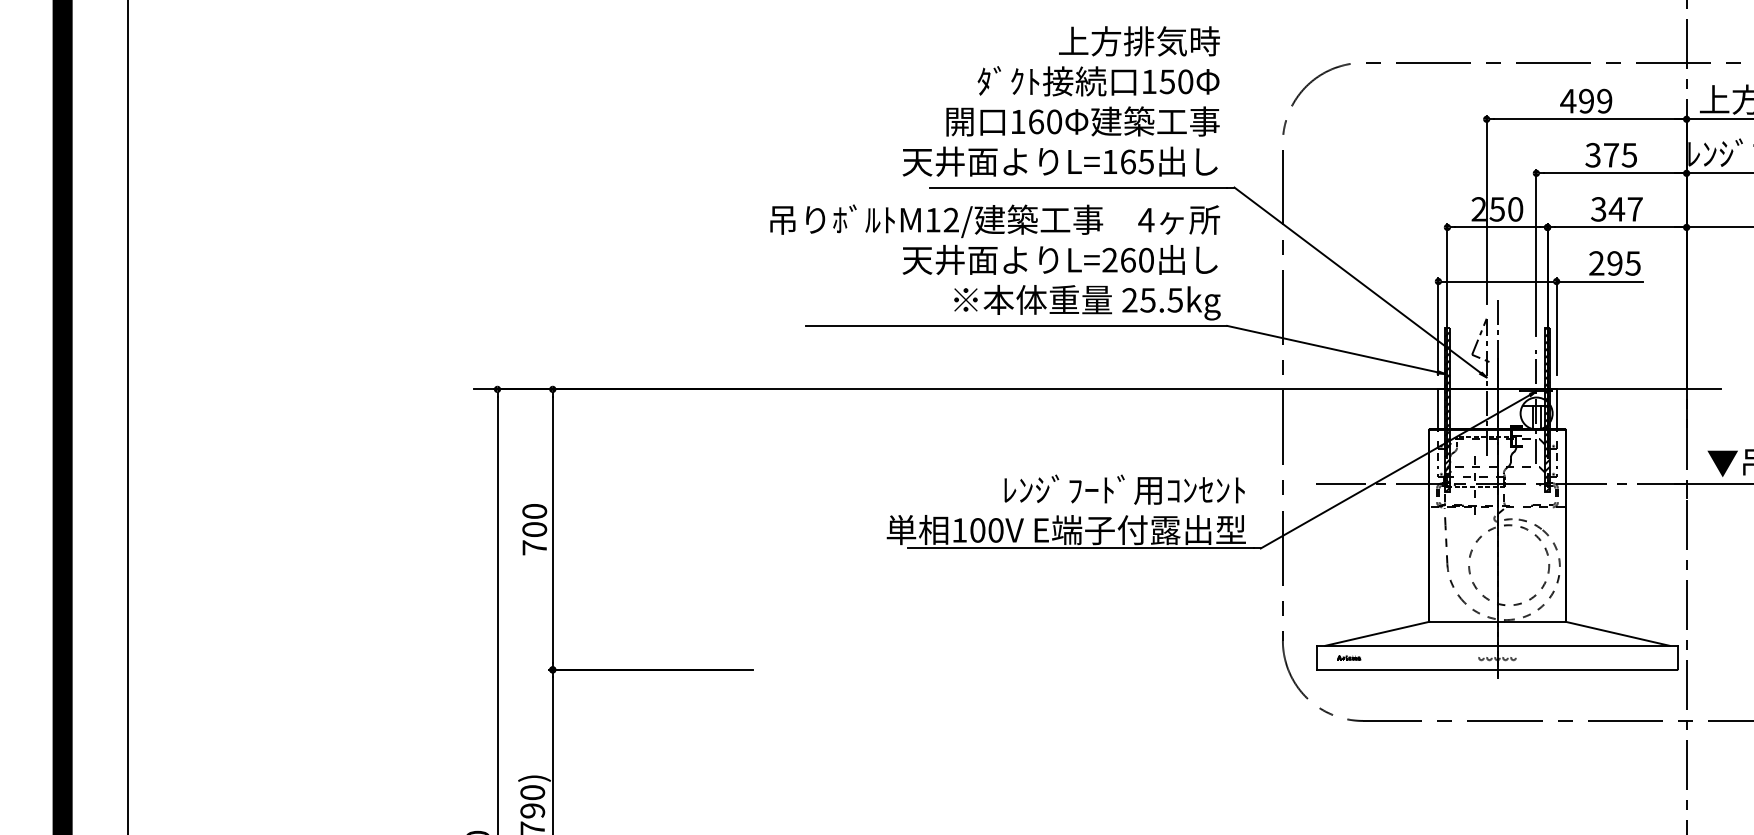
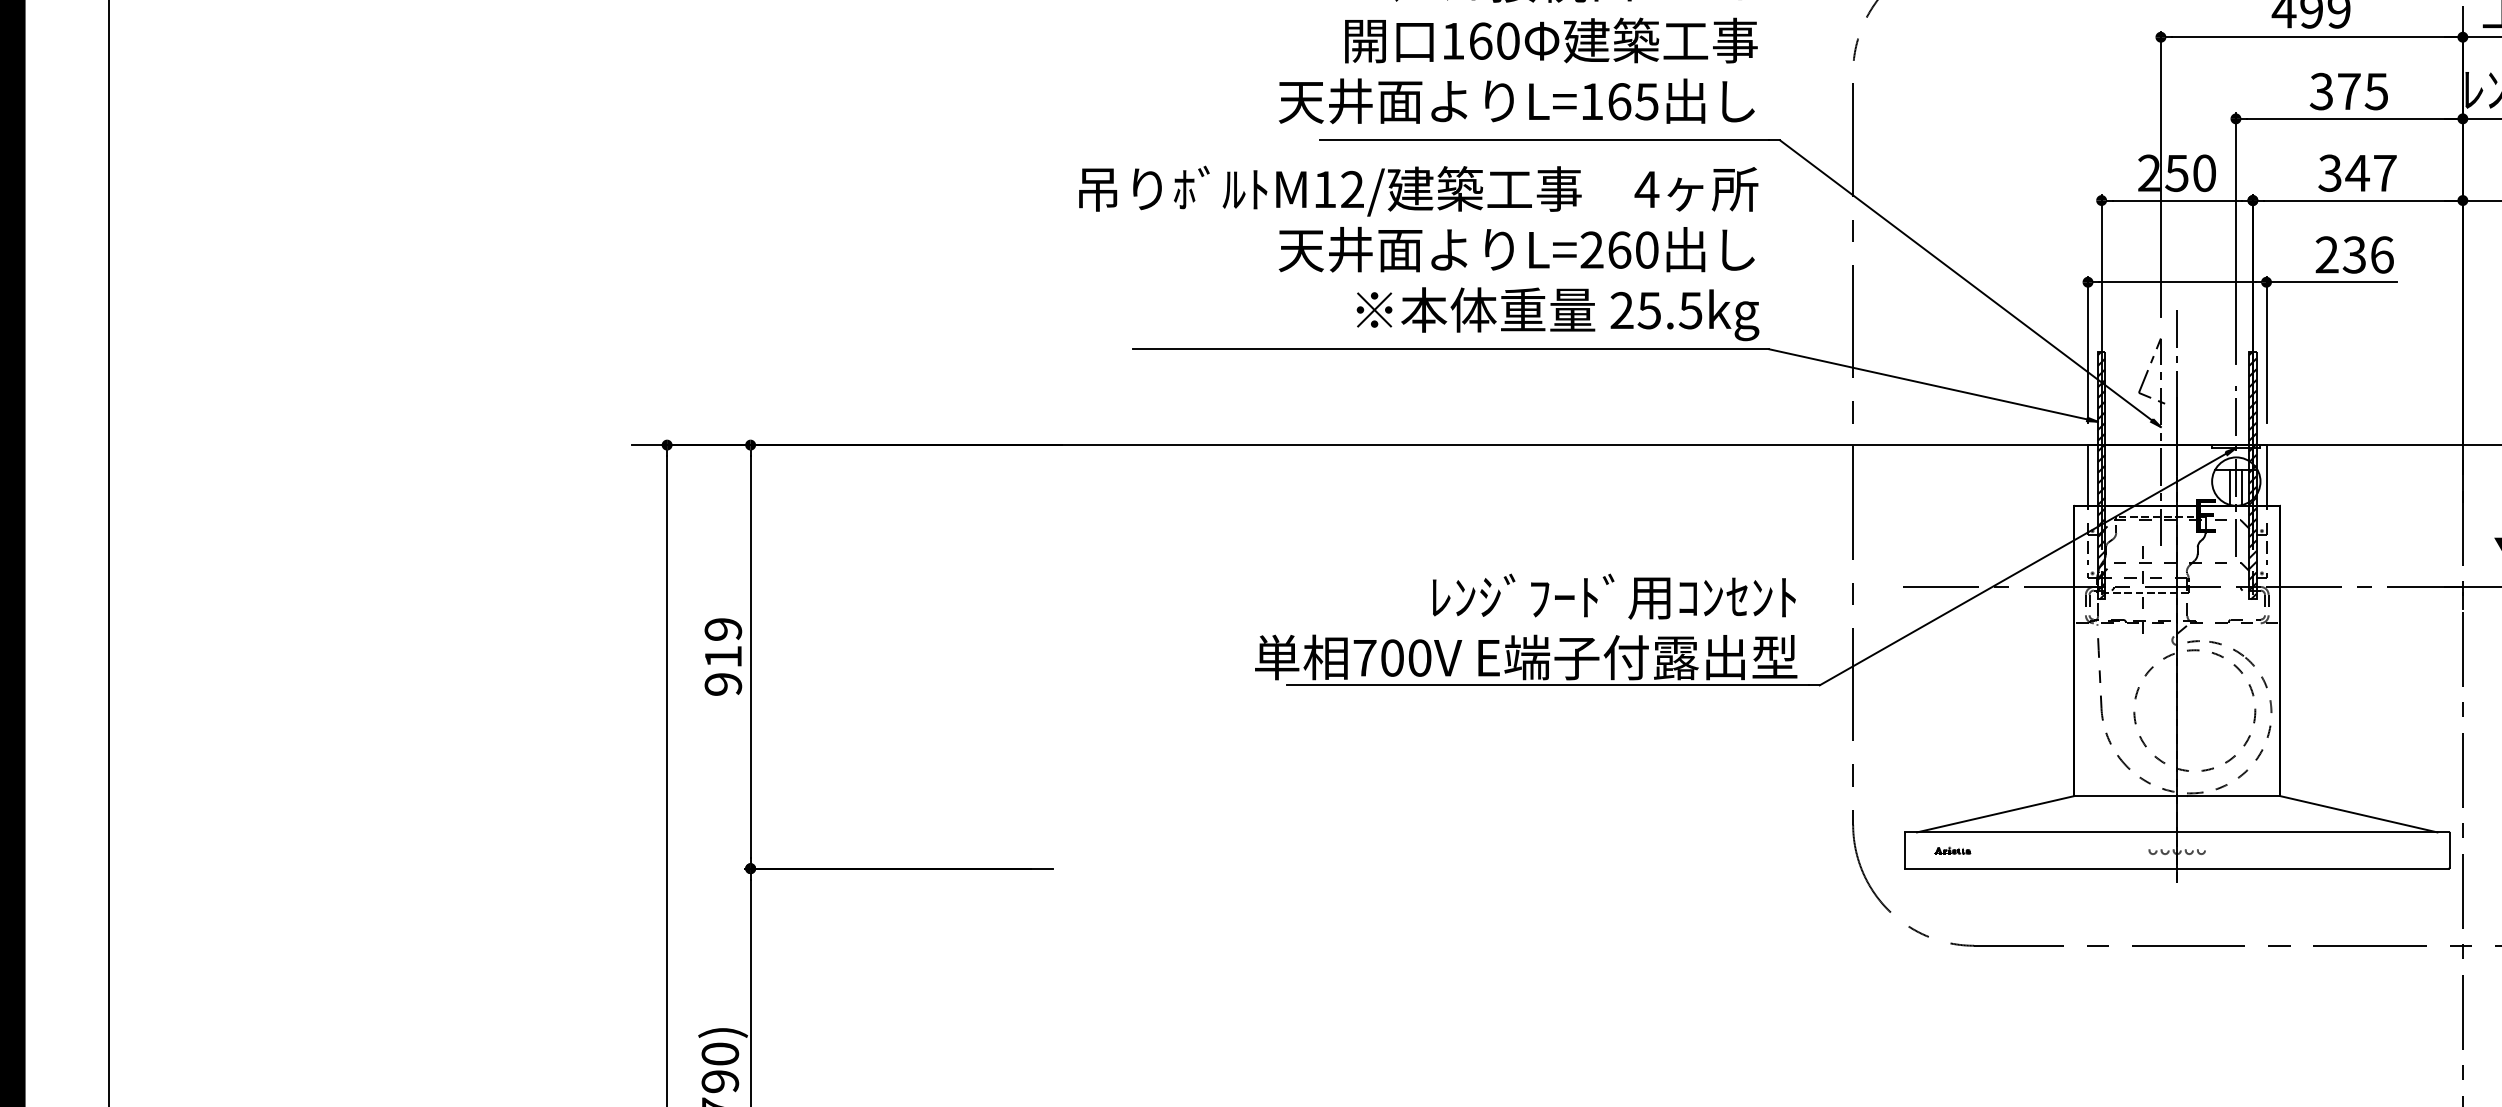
text: (1623, 263) -> (2367, 254), 295 -> 236
text: (534, 529) -> (723, 656), 700 -> 919
text: (959, 530) -> (1364, 658), 100V -> 700V

